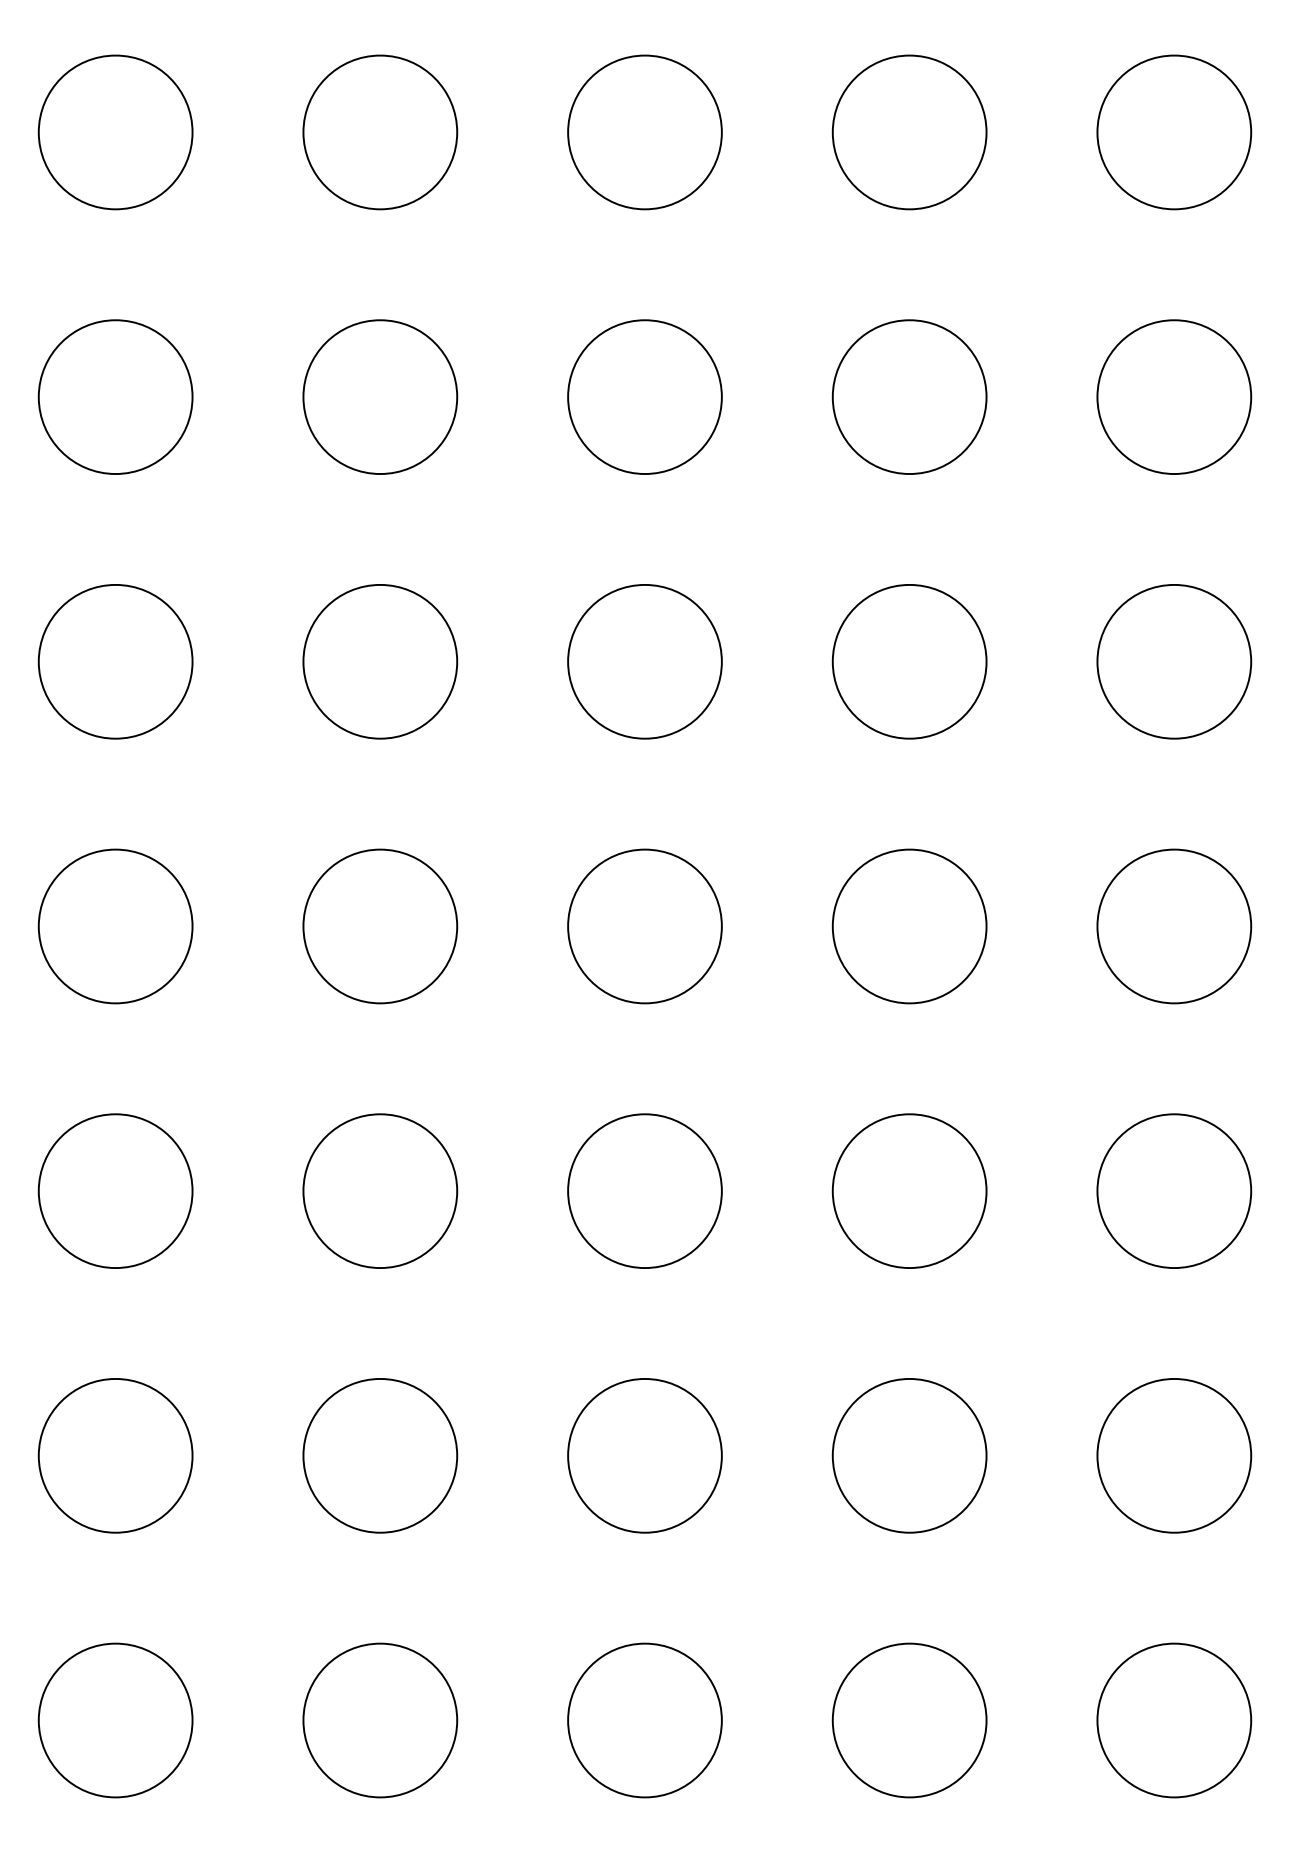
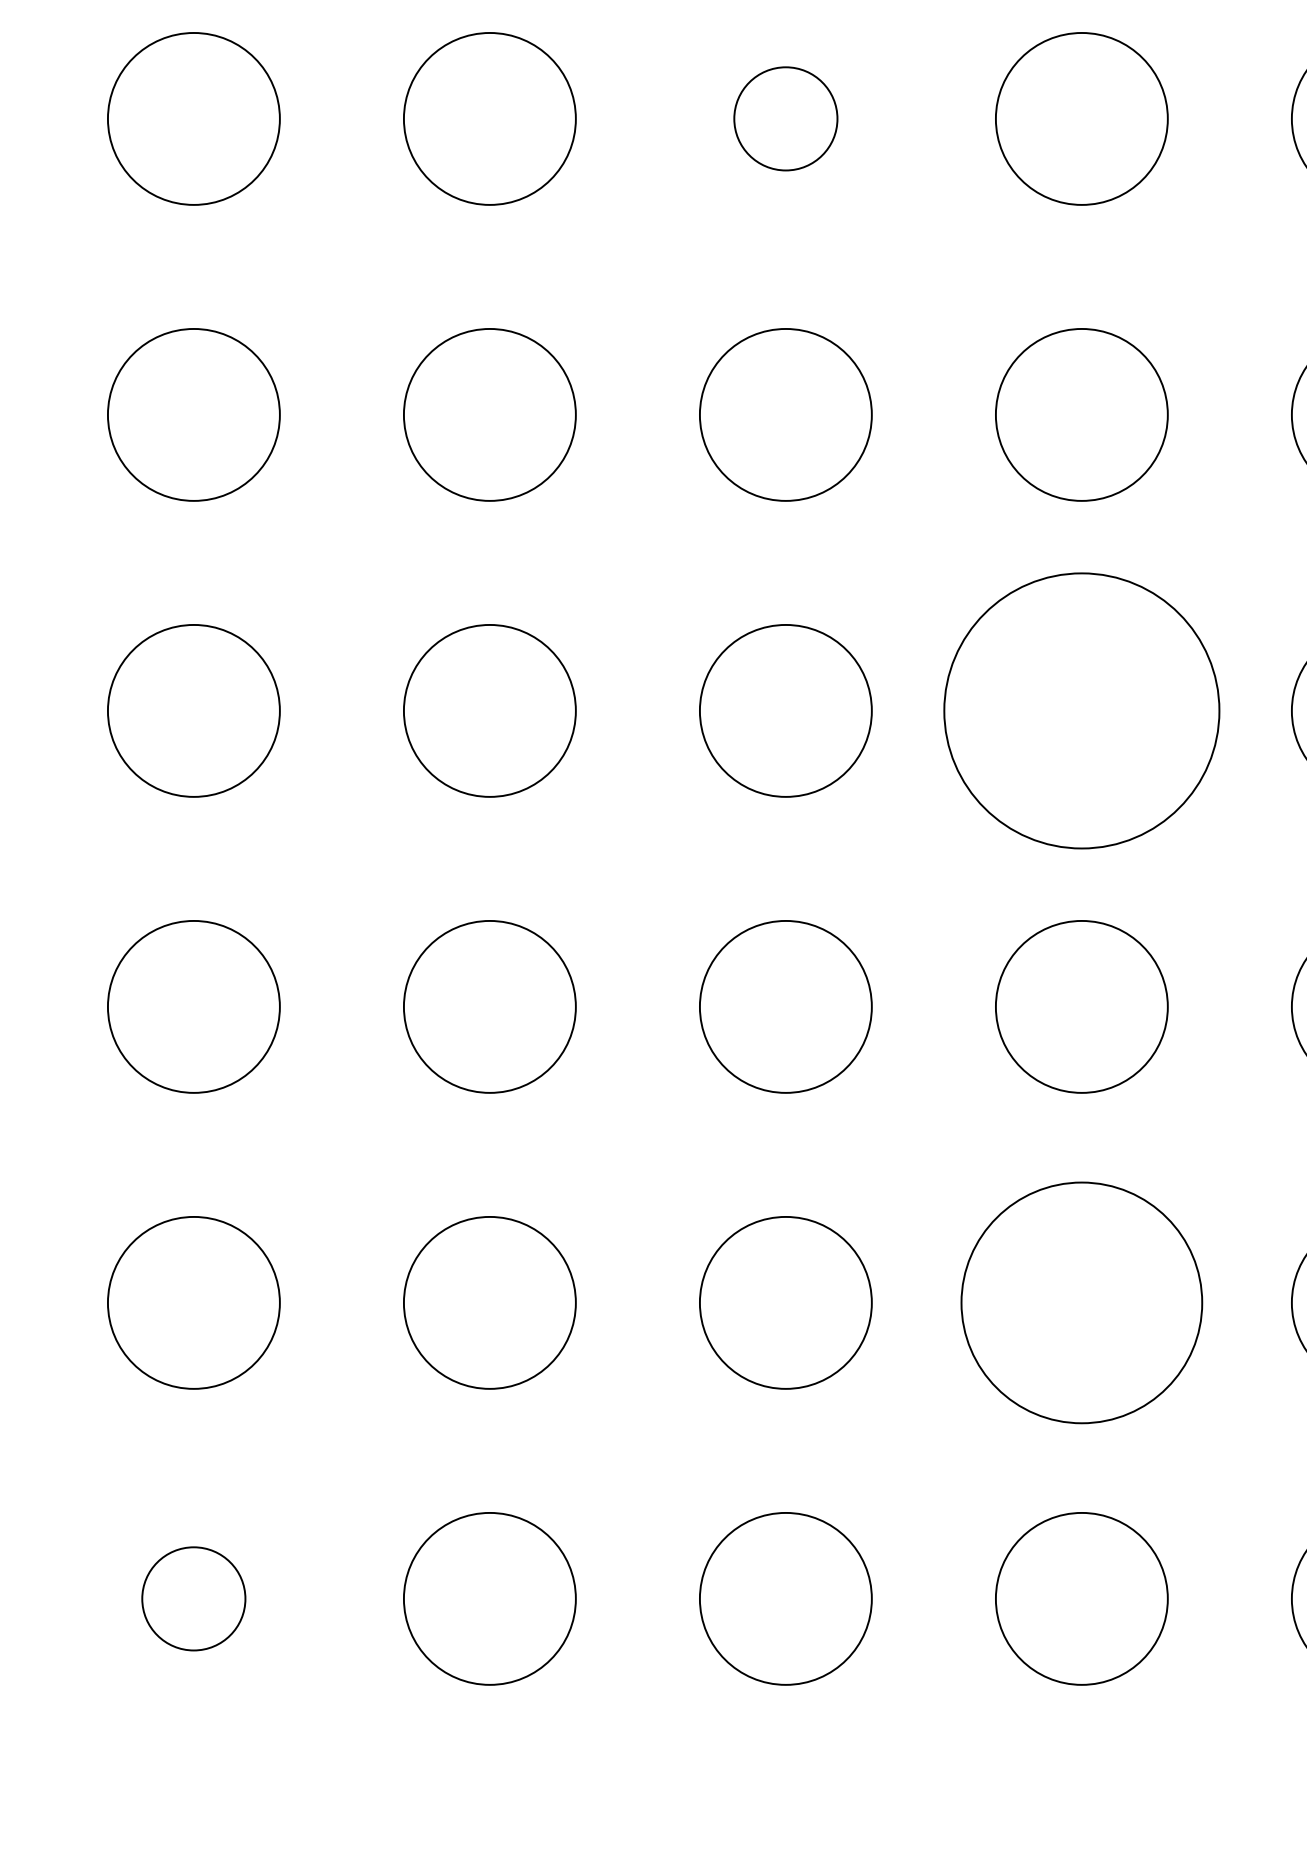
circle: (644, 396) -> (785, 118), size x0.6
circle: (909, 926) -> (1081, 710), size x1.6
circle: (909, 1455) -> (1081, 1302), size x1.4
circle: (115, 1720) -> (193, 1598), size x0.6

